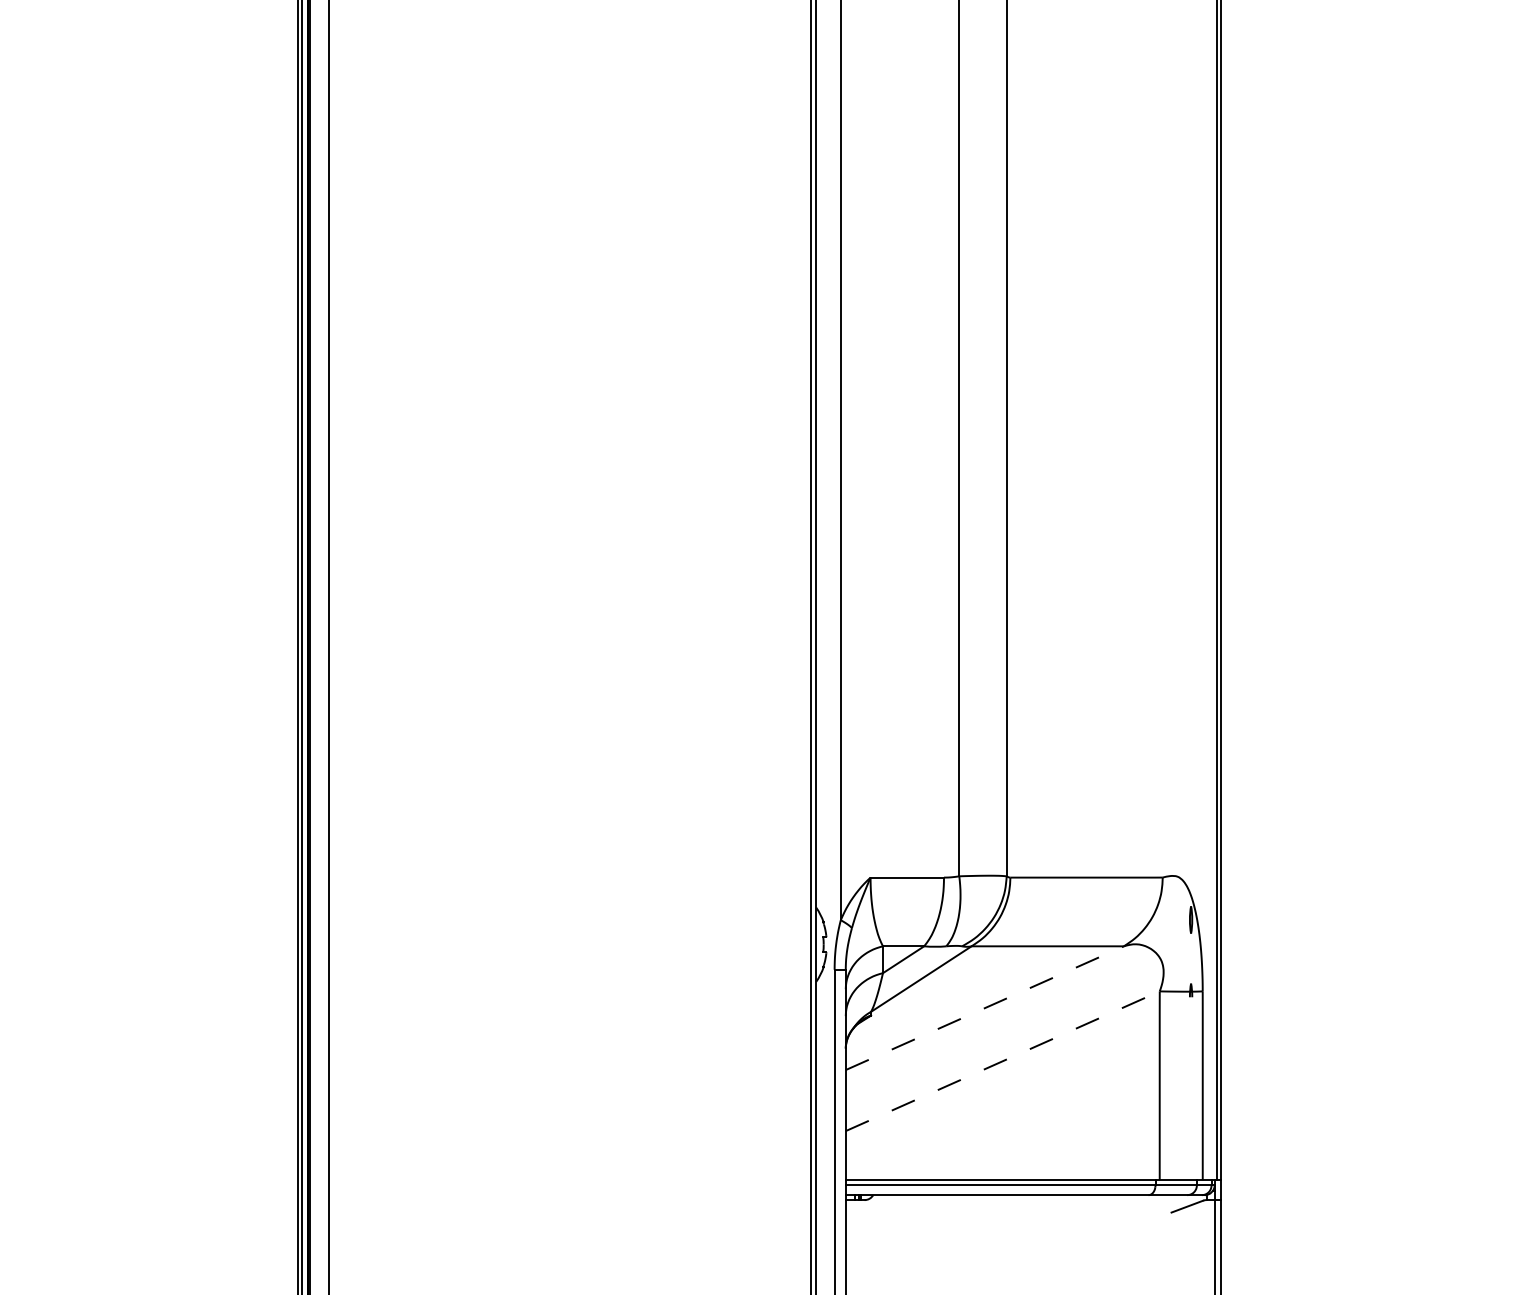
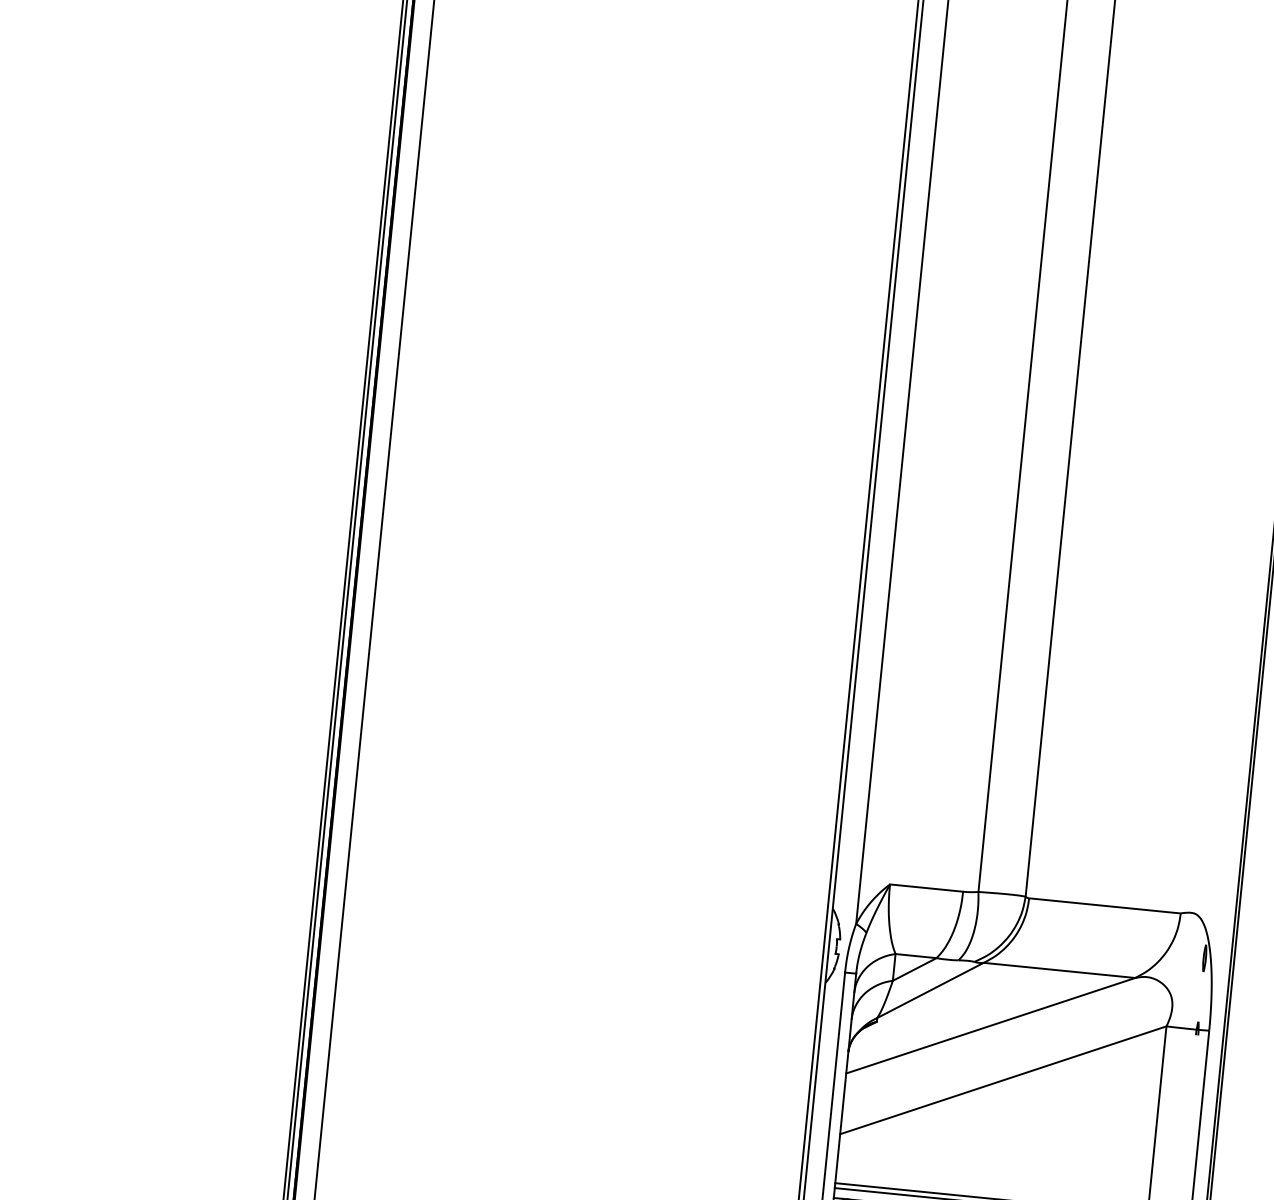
line: (985, 1008) -> (991, 1026), dashed -> solid
line: (1002, 1061) -> (1003, 1080), dashed -> solid

